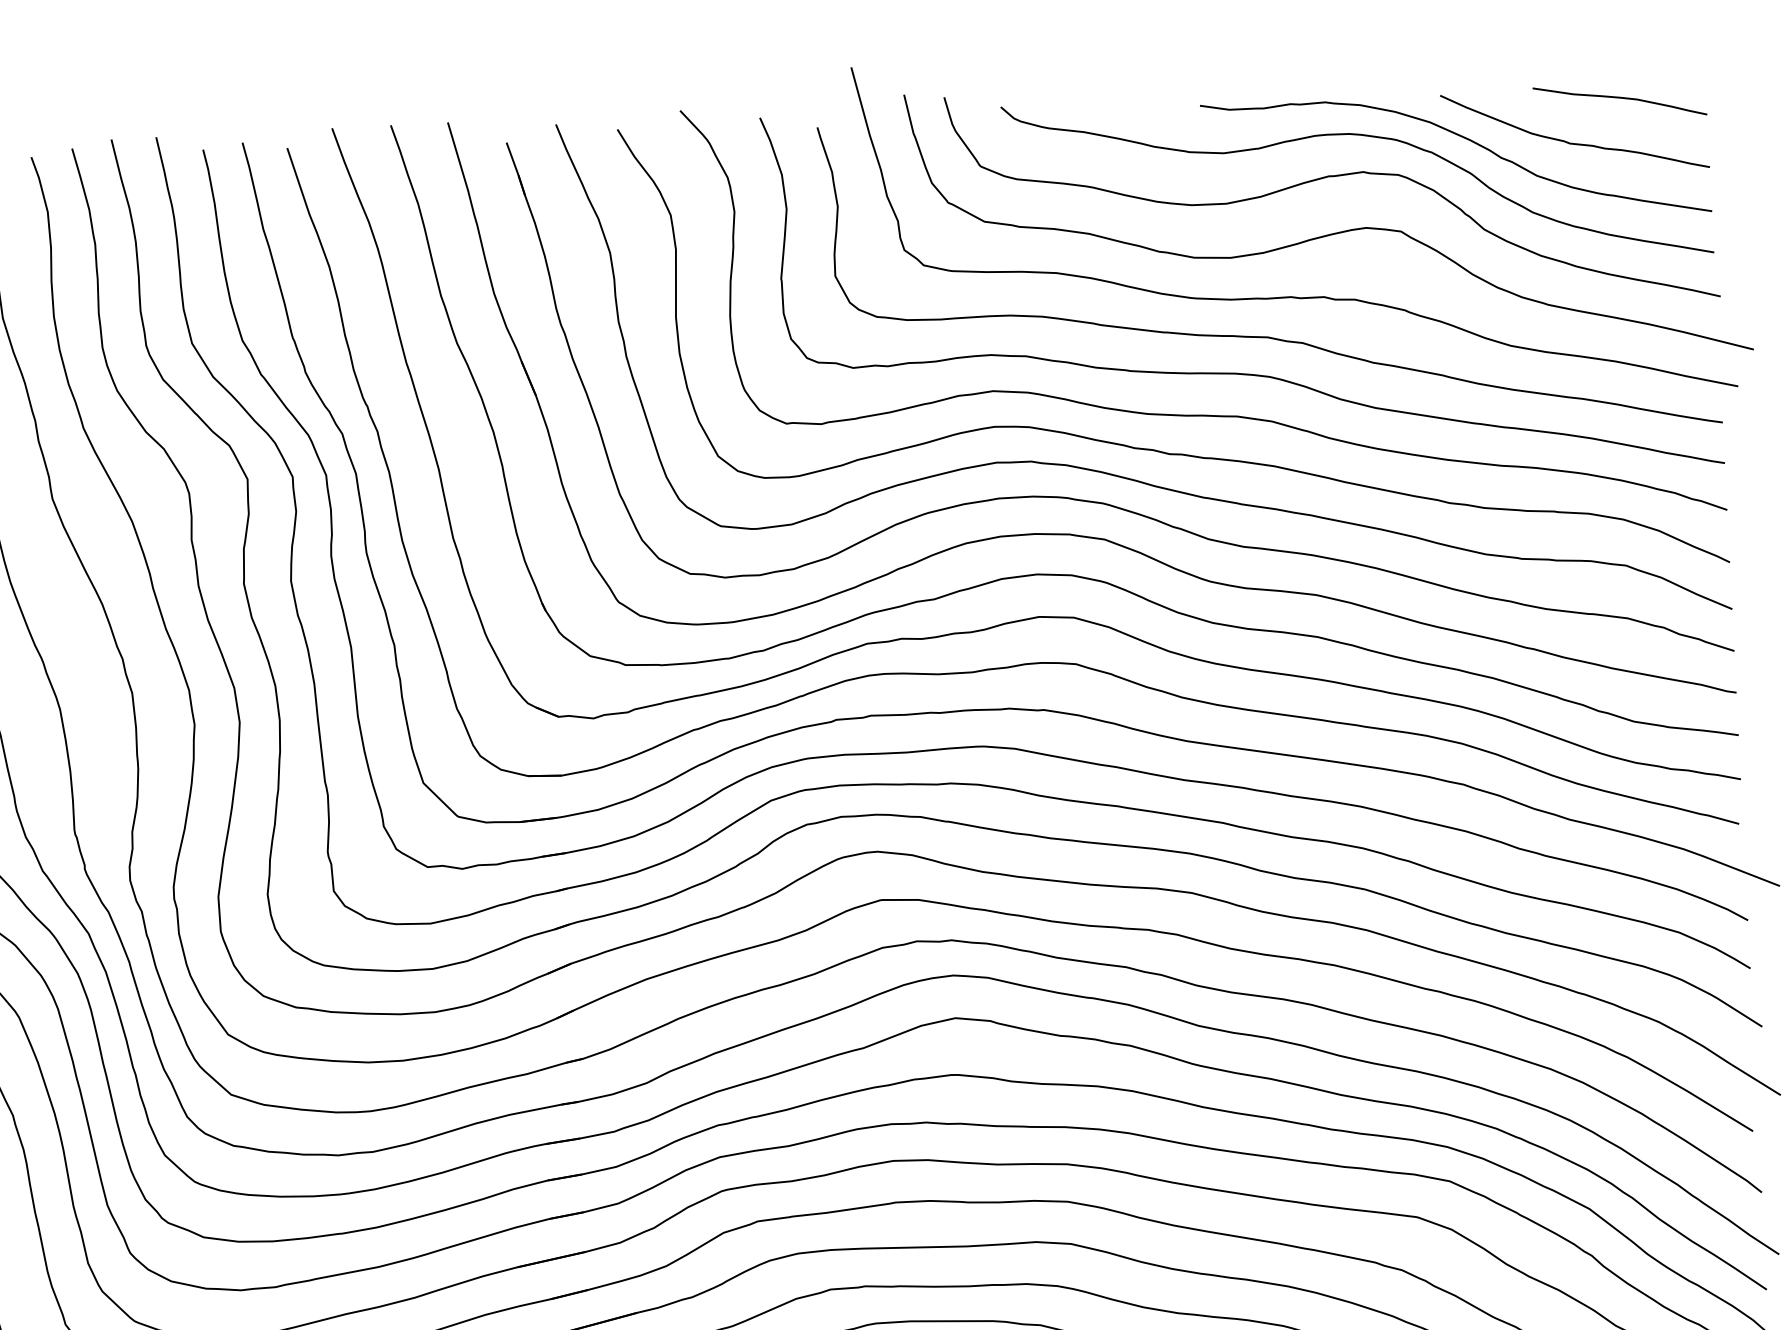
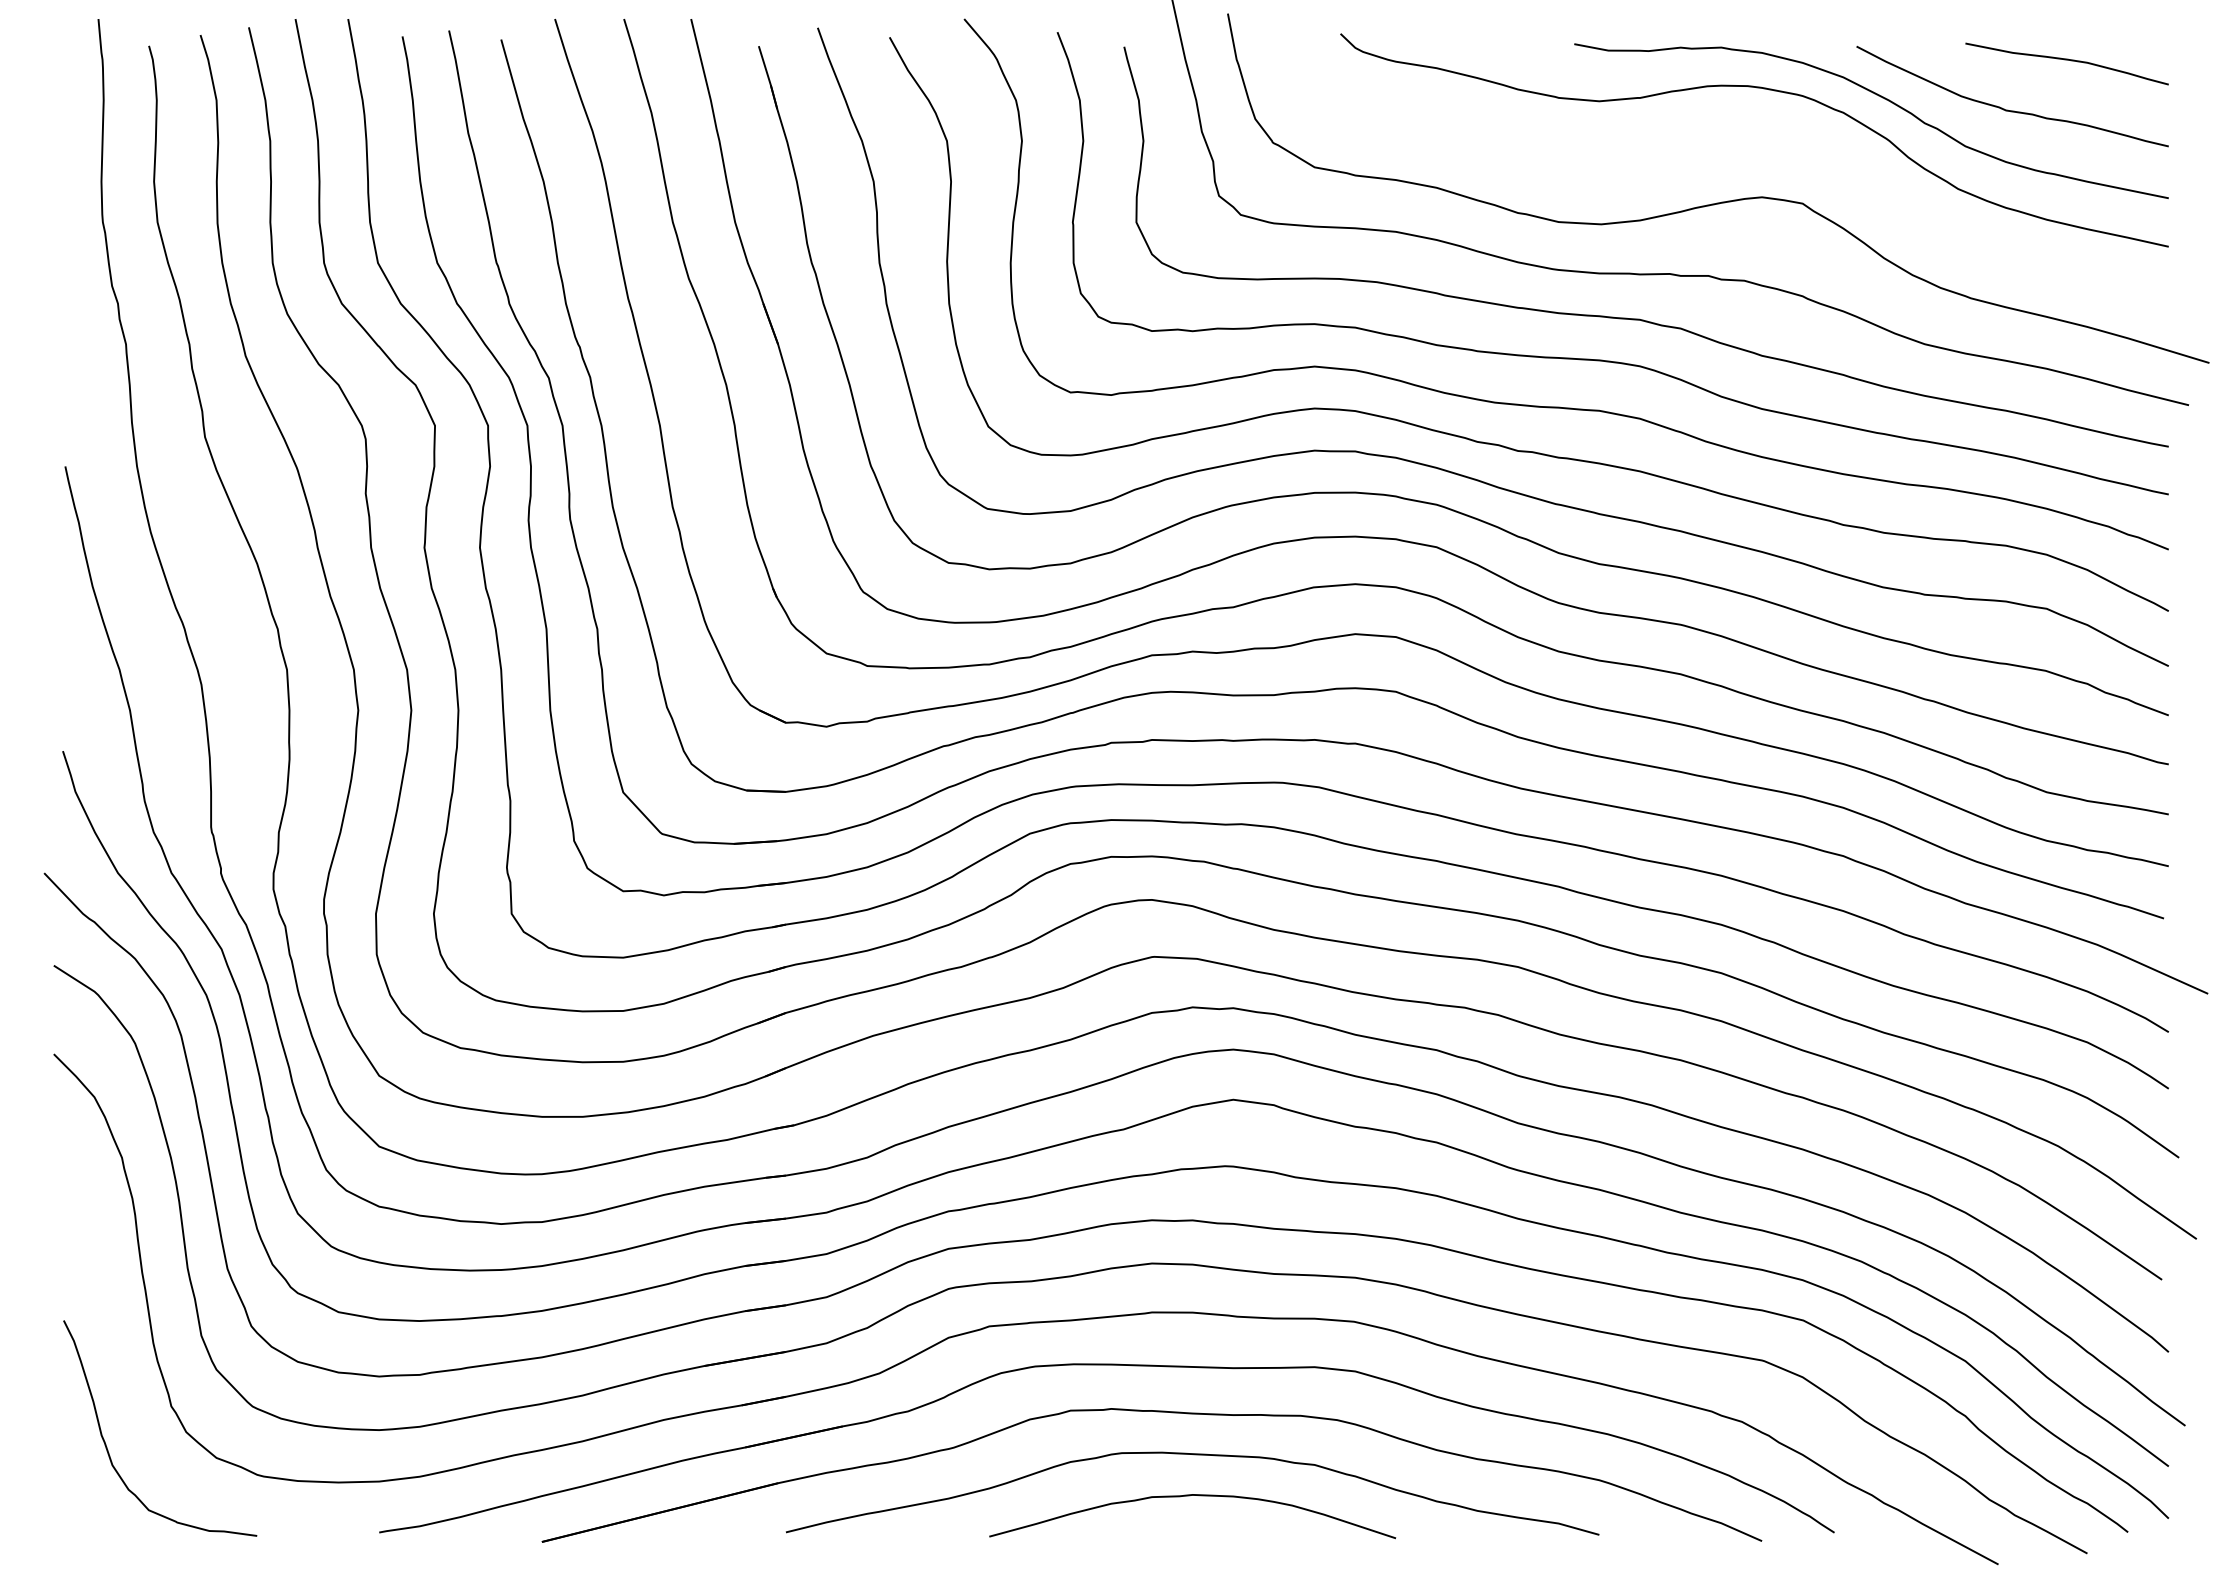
curve: (1326, 178) -> (1718, 136), removed

